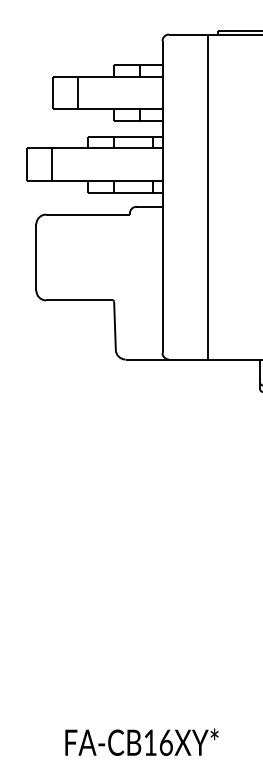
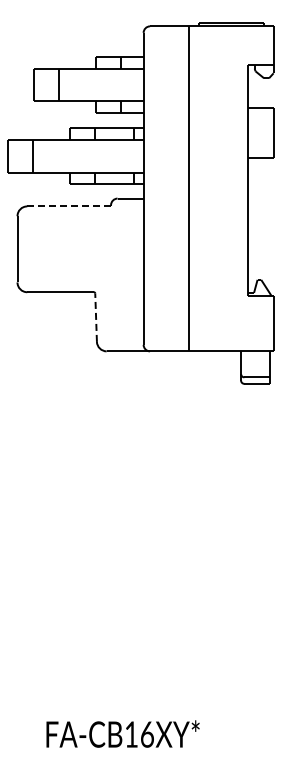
line: (88, 214) -> (69, 206), solid -> dashed
line: (115, 325) -> (96, 317), solid -> dashed

